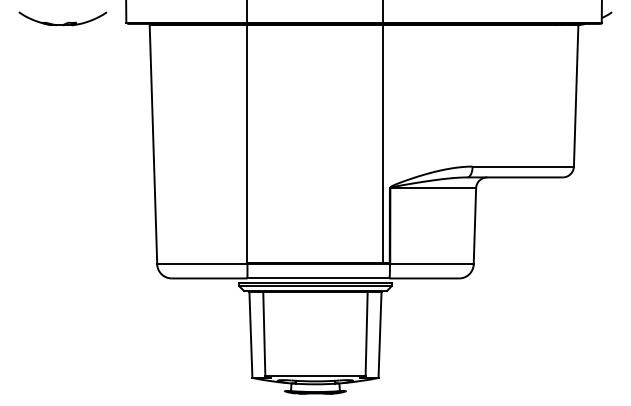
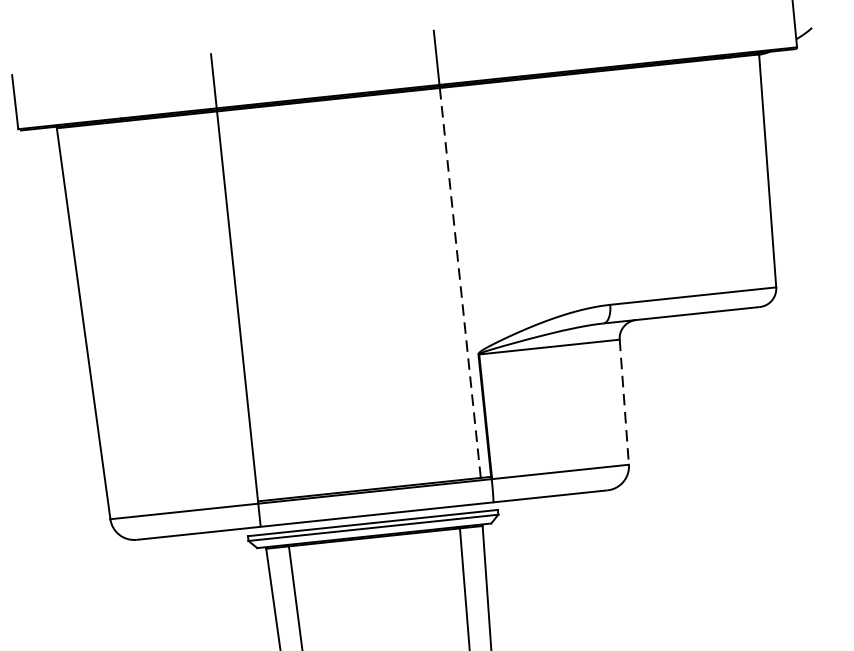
line: (383, 143) -> (460, 282), solid -> dashed
line: (474, 226) -> (623, 402), solid -> dashed

